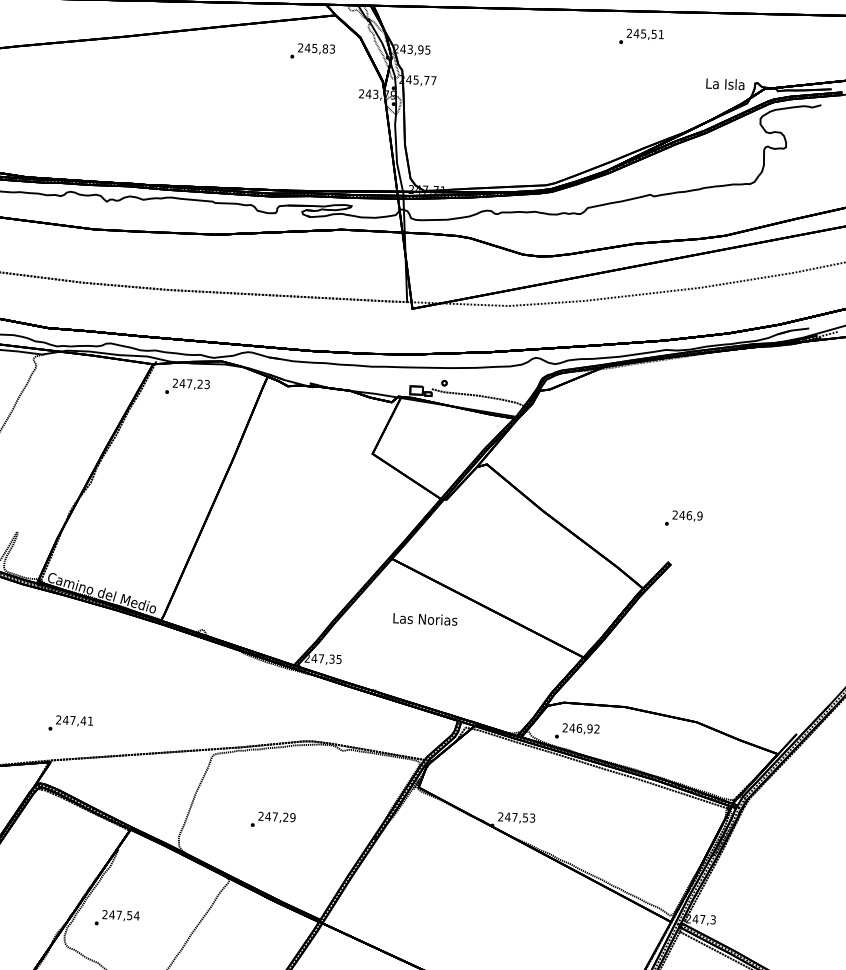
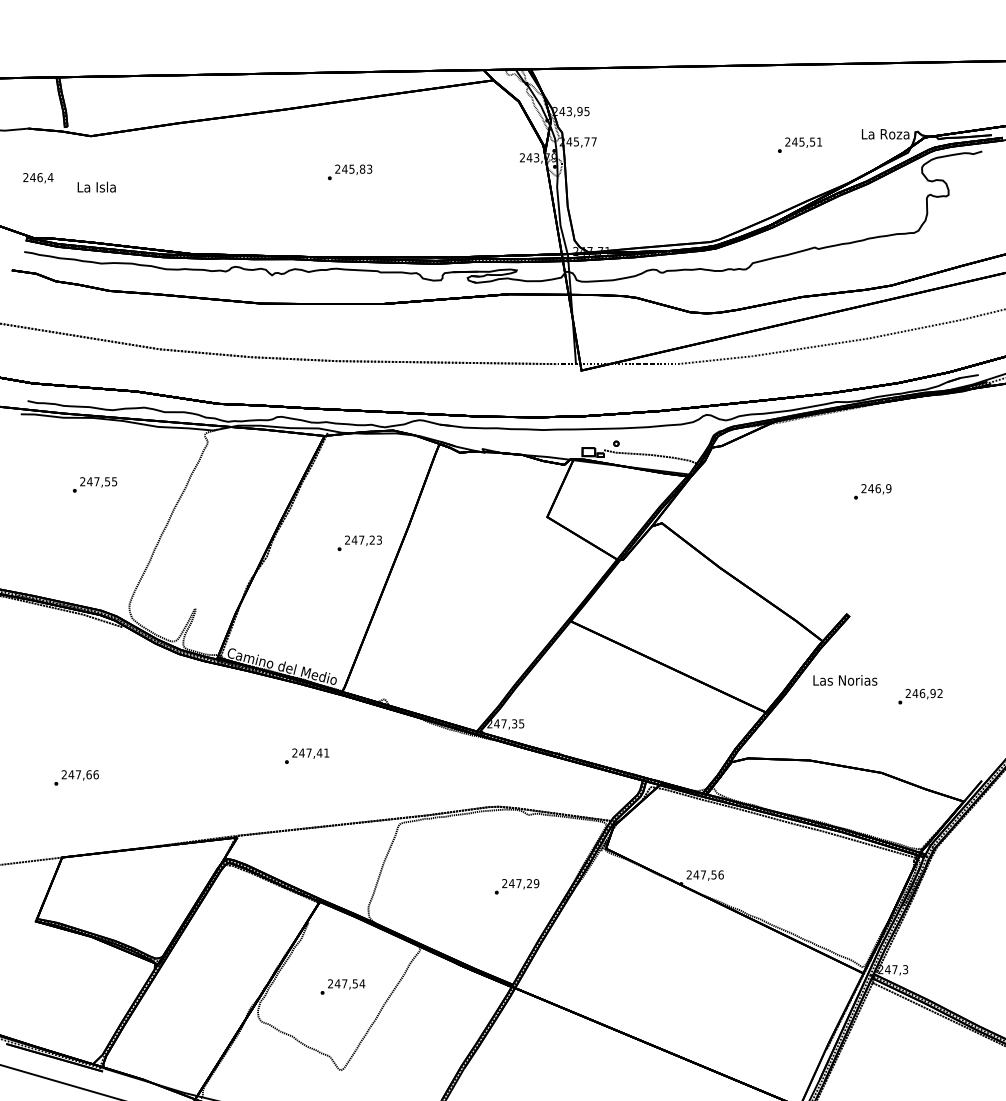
text: (642, 36) -> (800, 144), moved
text: (313, 51) -> (350, 172), moved
text: (725, 83) -> (885, 133), La Isla -> La Roza
text: (187, 387) -> (359, 543), moved
text: (683, 518) -> (872, 491), moved
text: (425, 619) -> (845, 680), moved
text: (71, 722) -> (307, 755), moved
text: (577, 731) -> (920, 696), moved
text: (531, 817) -> (720, 874), 247,53 -> 247,56
text: (272, 819) -> (516, 886), moved
text: (116, 917) -> (342, 986), moved

